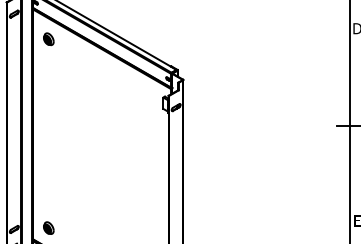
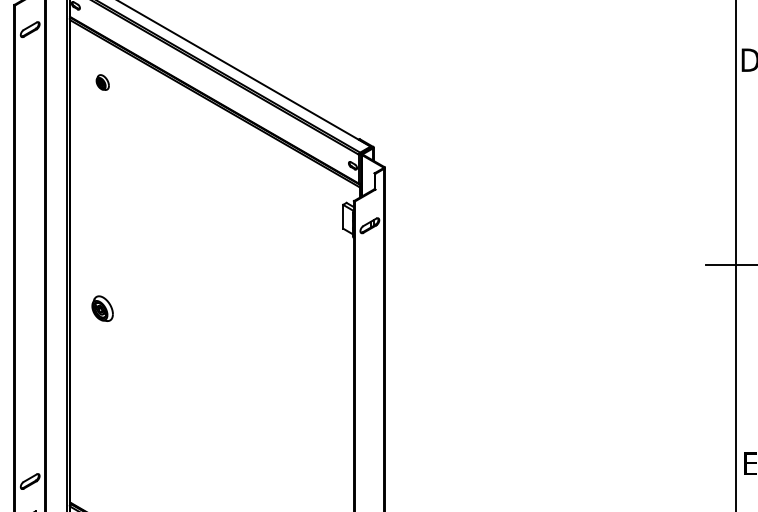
part: (48, 39) -> (101, 82), size x0.6
part: (48, 227) -> (101, 307), moved

